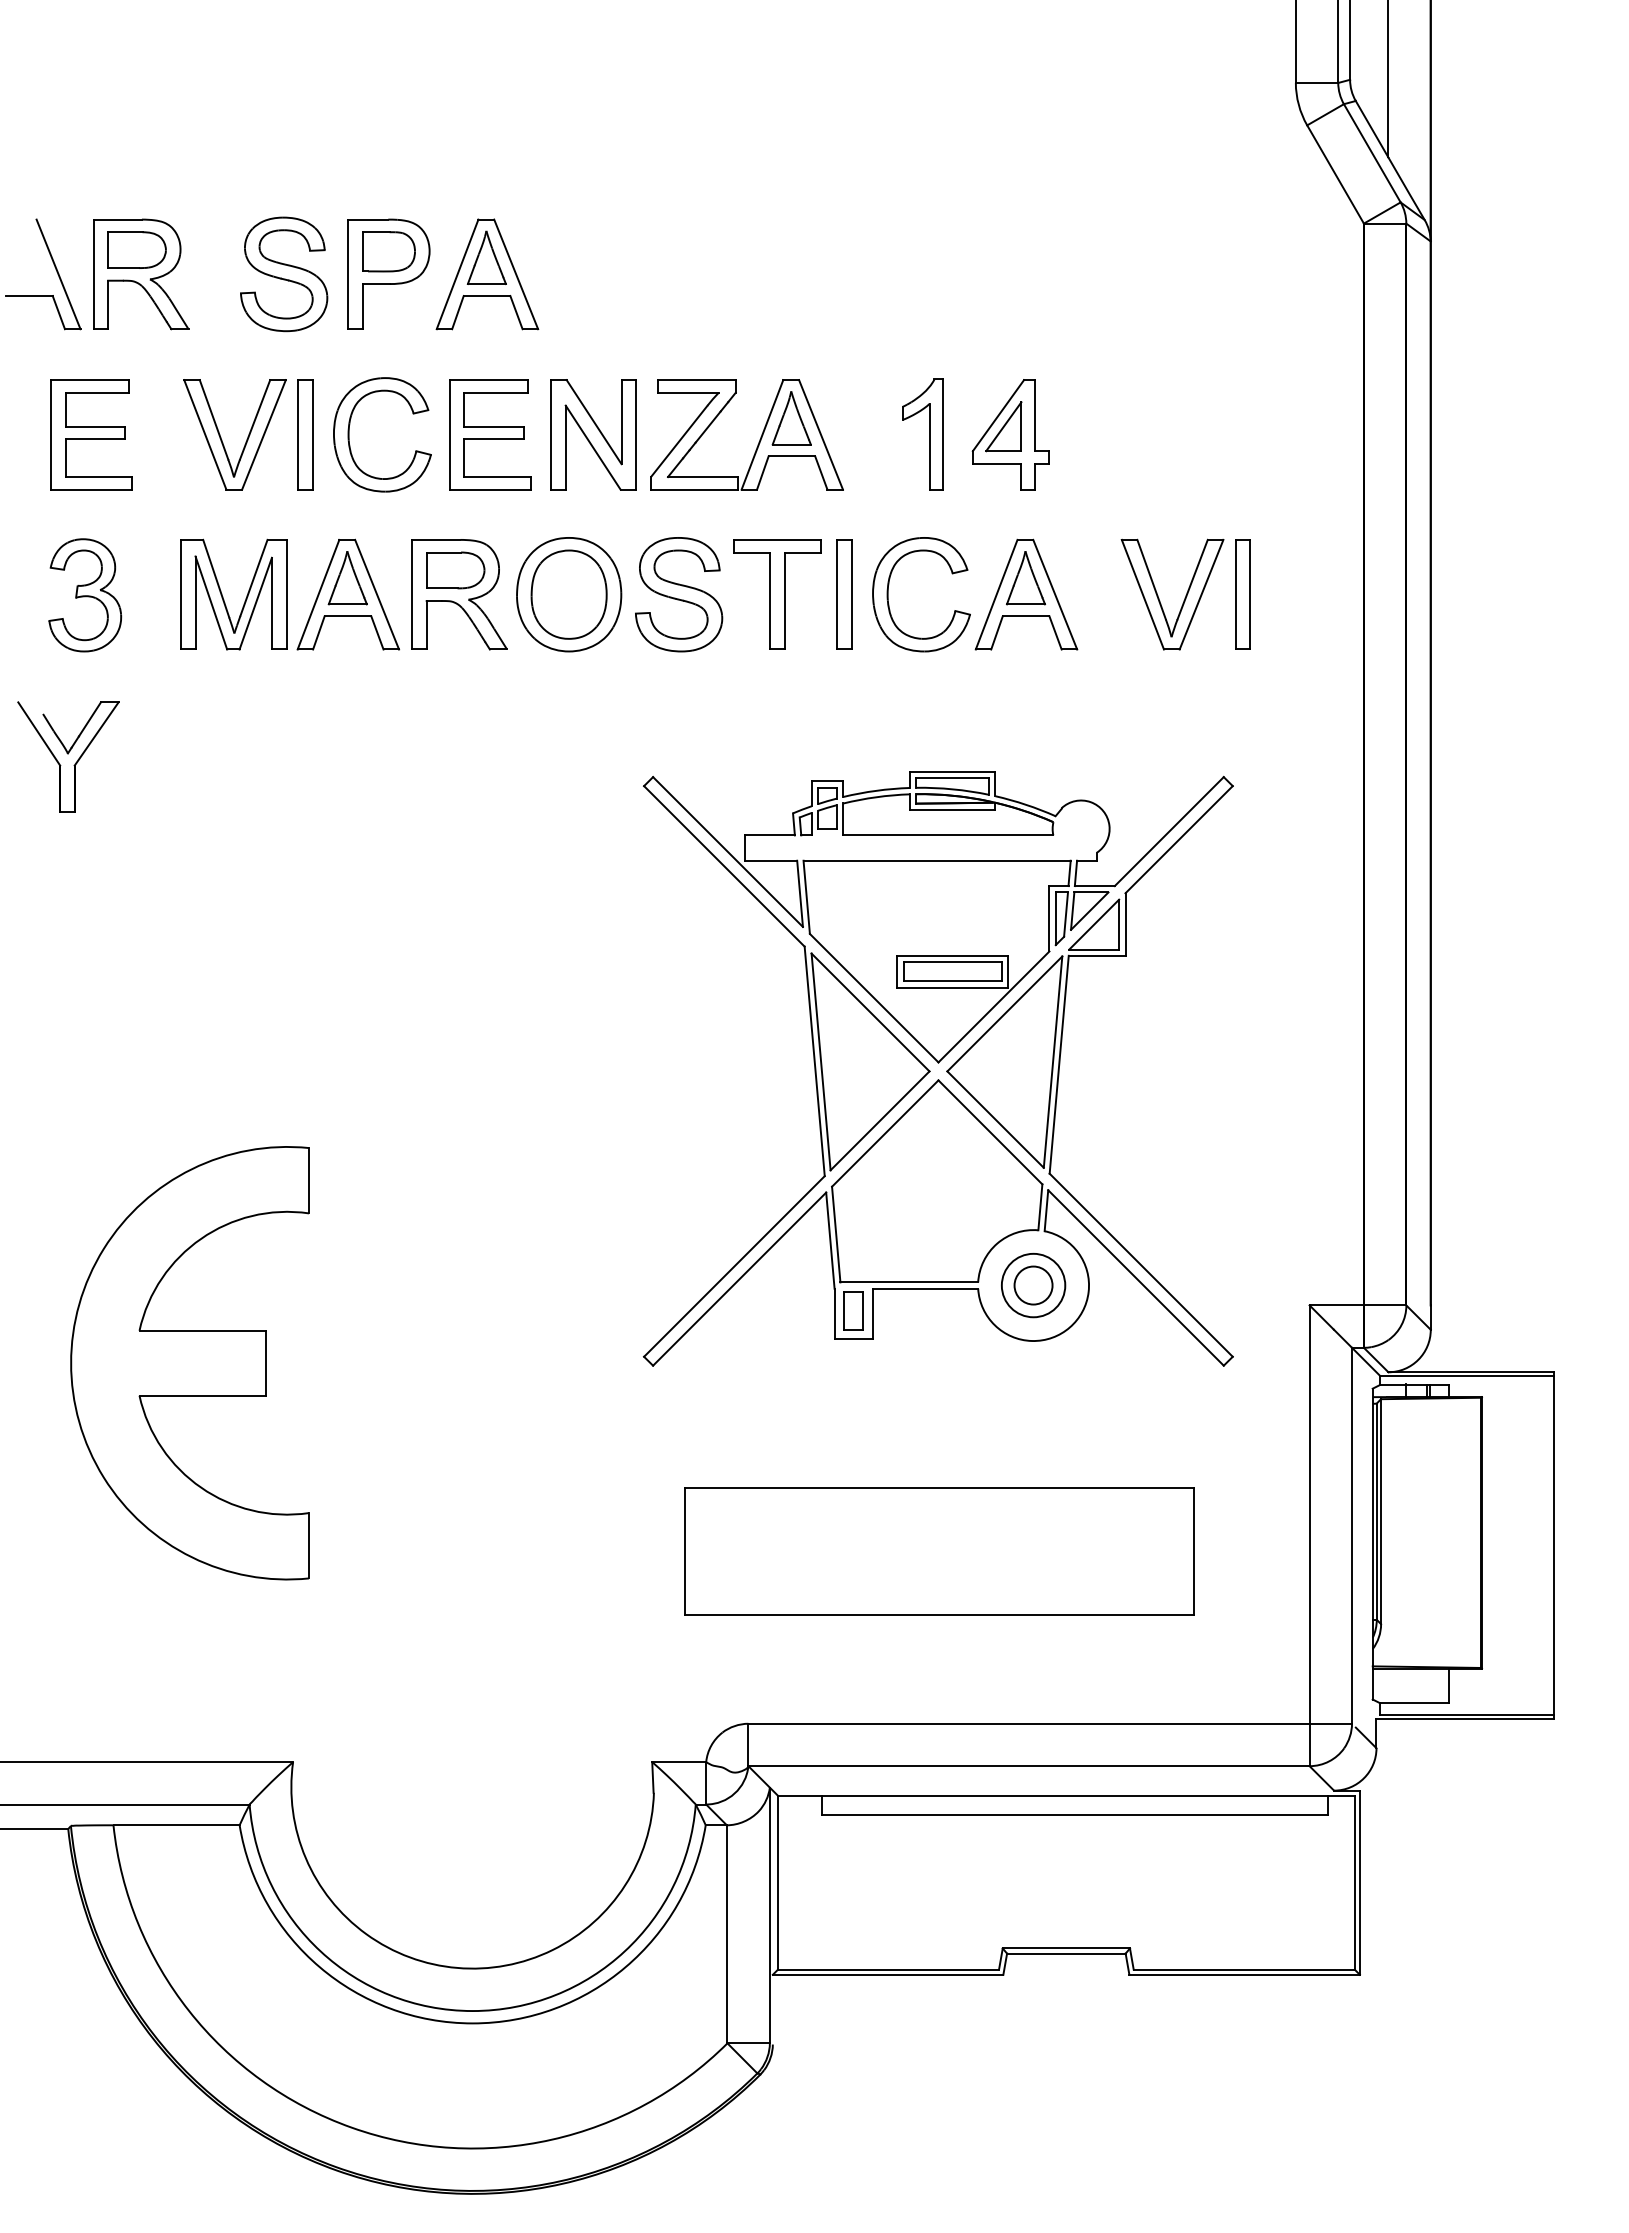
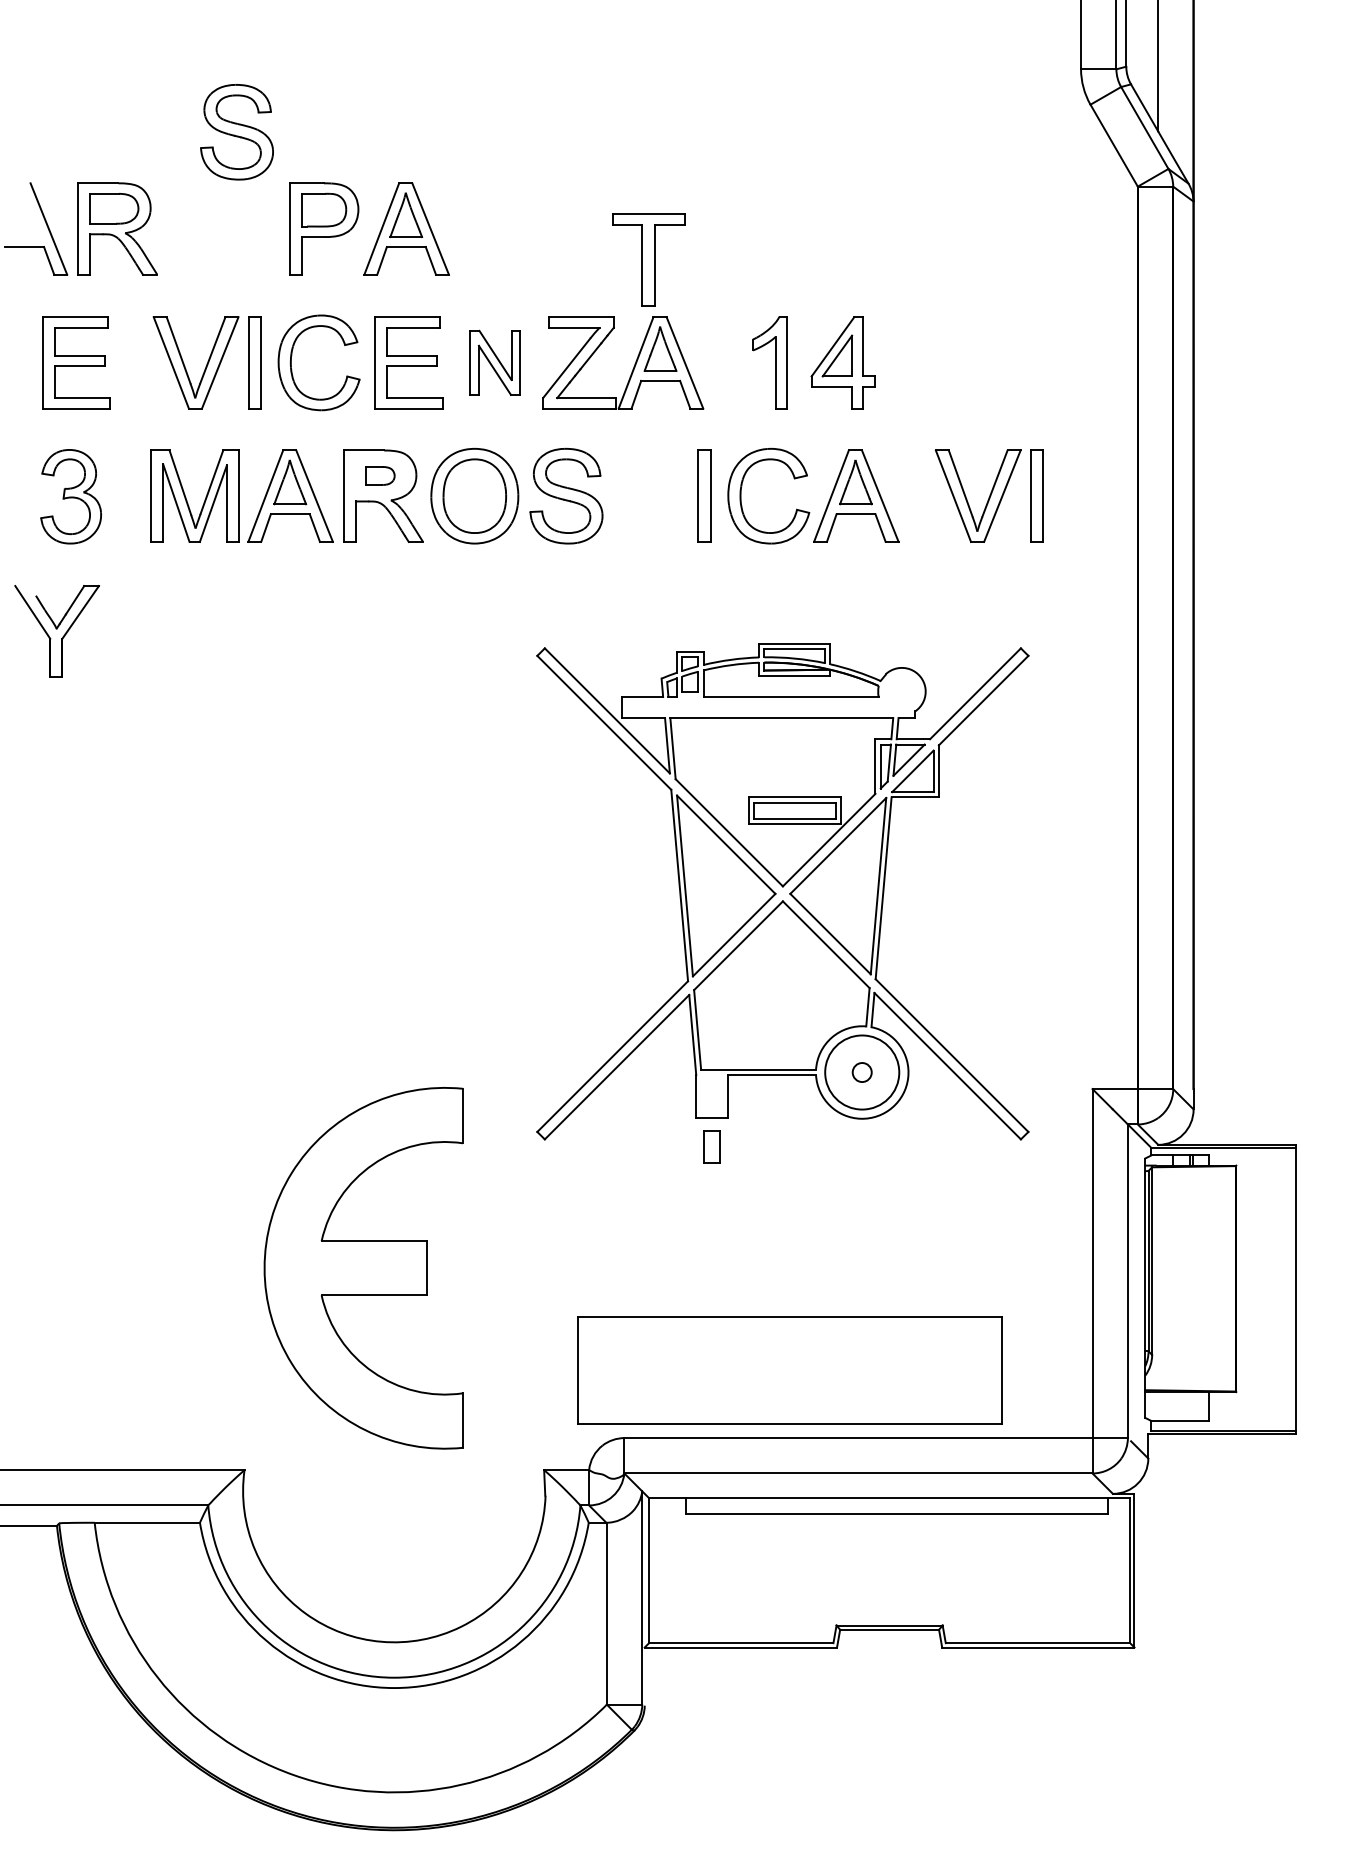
part: (284, 274) -> (237, 132), moved
part: (593, 434) -> (495, 362), size x0.7
part: (455, 570) -> (380, 476), size x0.6
part: (777, 594) -> (648, 259), moved
circle: (1033, 1285) -> (862, 1072), size x0.6
circle: (1033, 1285) -> (862, 1072), size x1.4
part: (853, 1310) -> (712, 1146), moved
part: (189, 1363) -> (363, 1268), moved
part: (939, 1551) -> (790, 1370), moved

